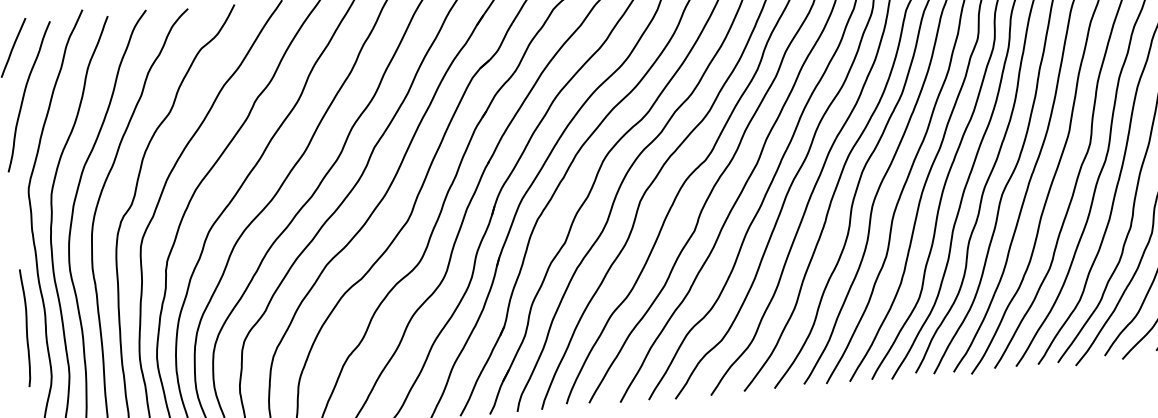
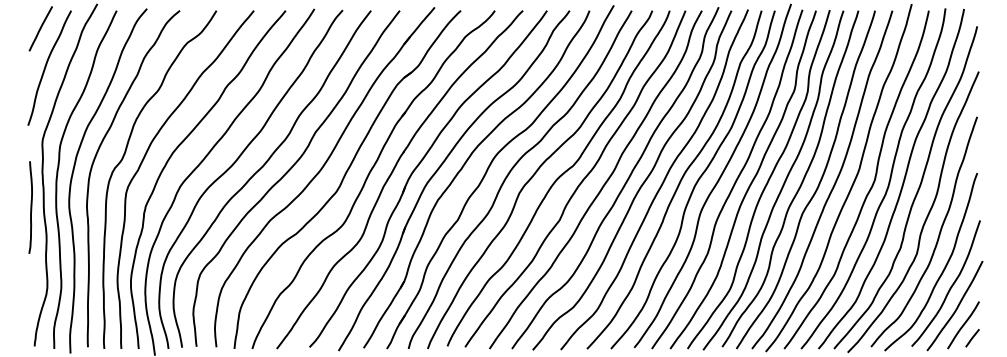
curve: (25, 328) -> (30, 207), moved

